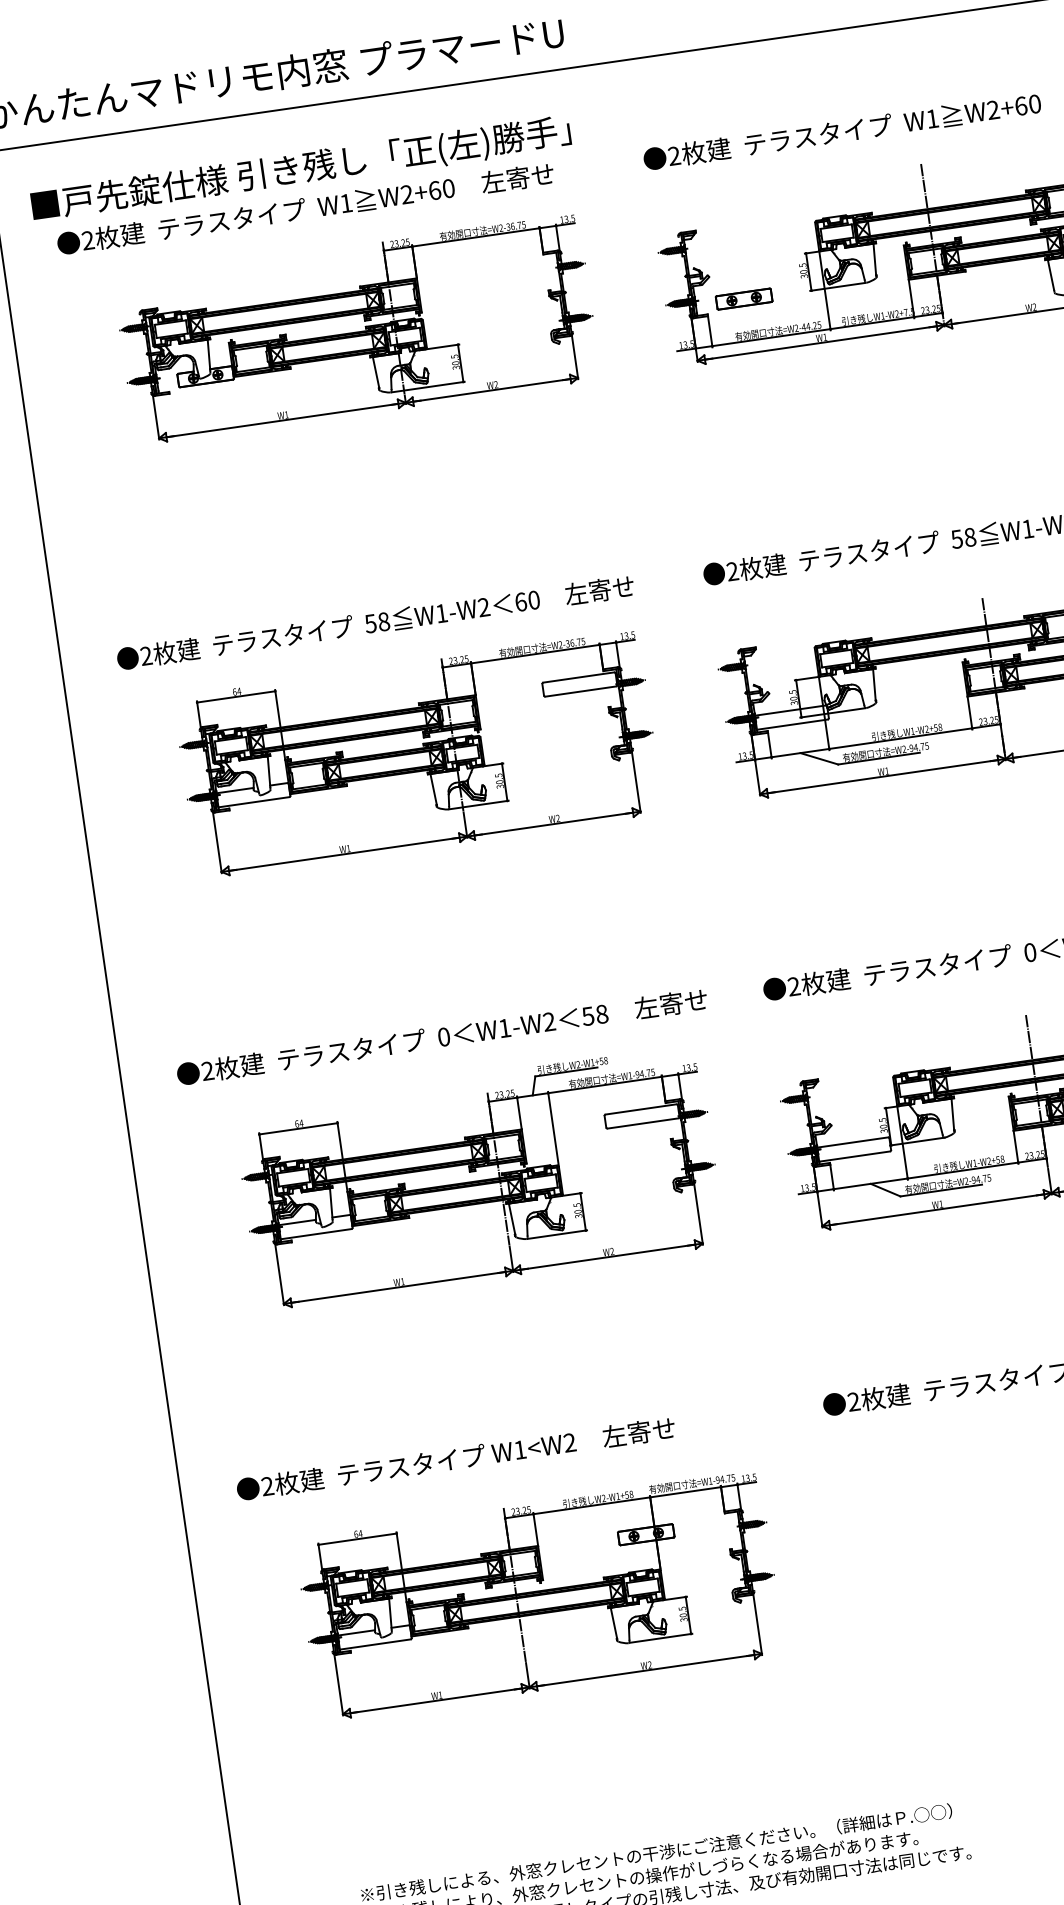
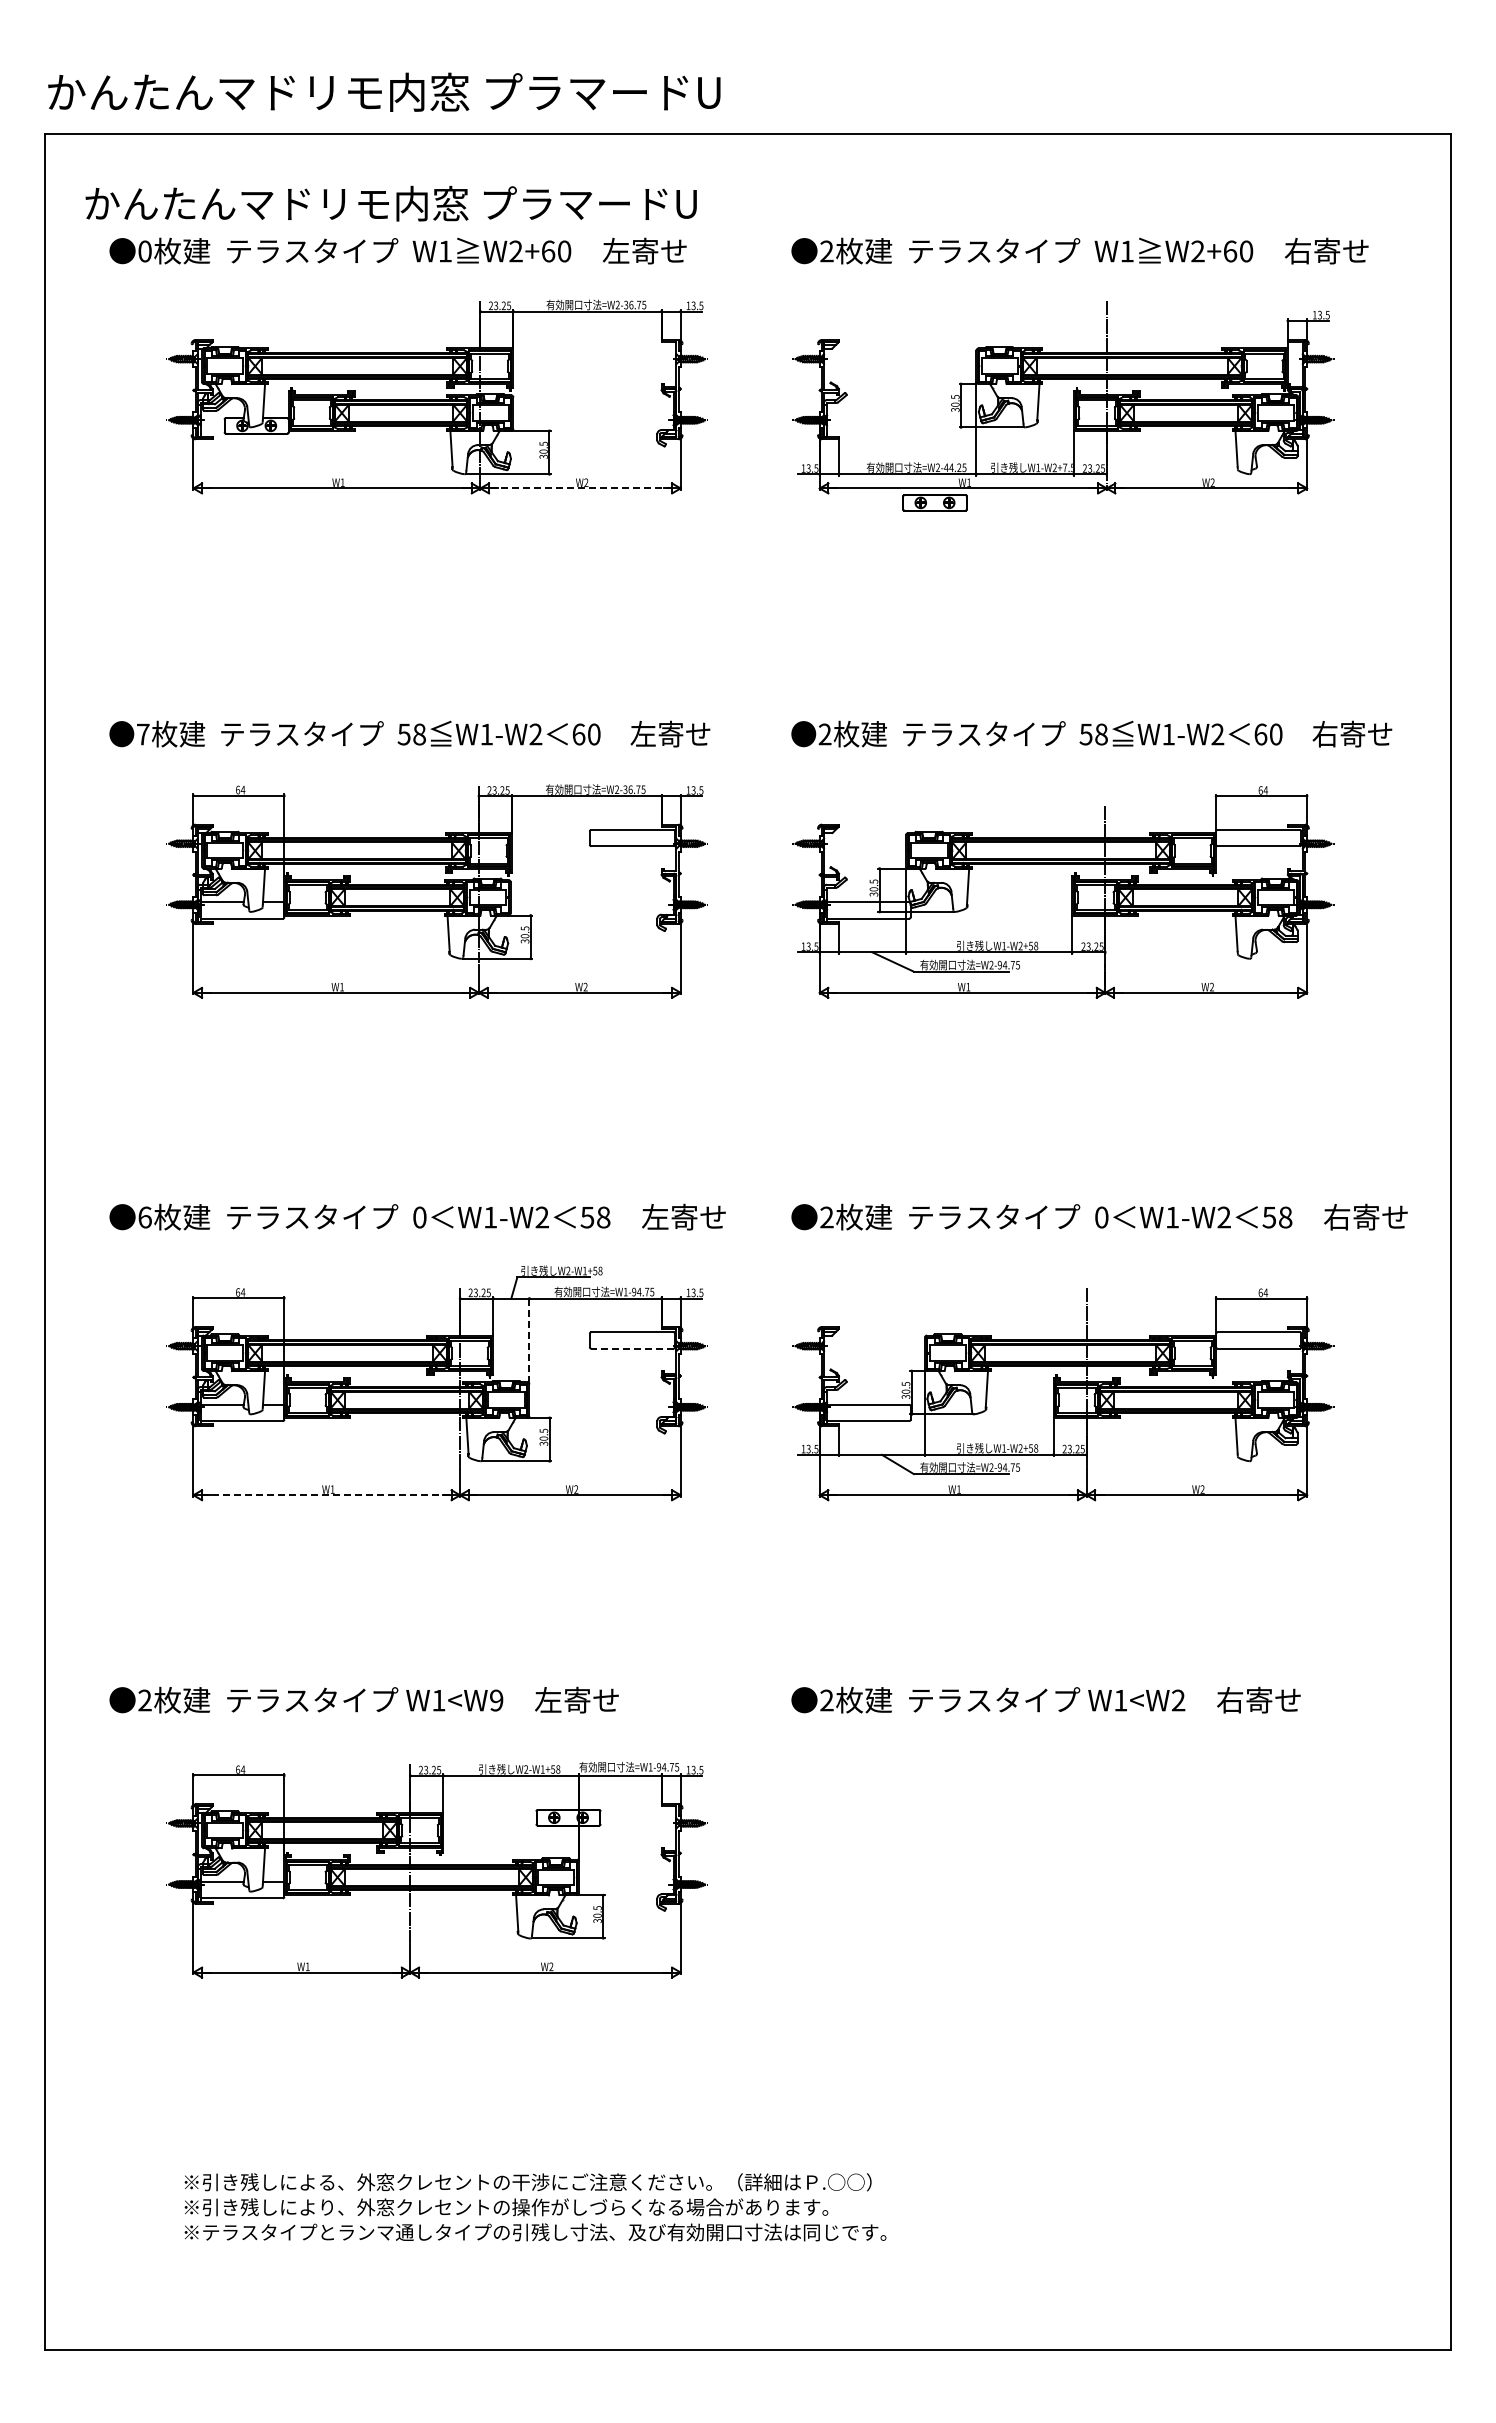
text: (300, 169) -> (398, 205), ■戸先錠仕様 引き残し「正(左)勝手」 -> かんたんマドリモ内窓 プラマードU
text: (87, 240) -> (144, 251), 2 -> 0
part: (743, 298) -> (934, 502), moved
line: (492, 390) -> (581, 488), solid -> dashed
text: (145, 656) -> (142, 734), 2 -> 7
text: (207, 1071) -> (144, 1217), 2 -> 6
line: (642, 1123) -> (631, 1348), solid -> dashed
line: (553, 1129) -> (529, 1340), solid -> dashed
line: (398, 1287) -> (326, 1495), solid -> dashed
text: (569, 1442) -> (496, 1700), W1<W2 -> W1<W9

